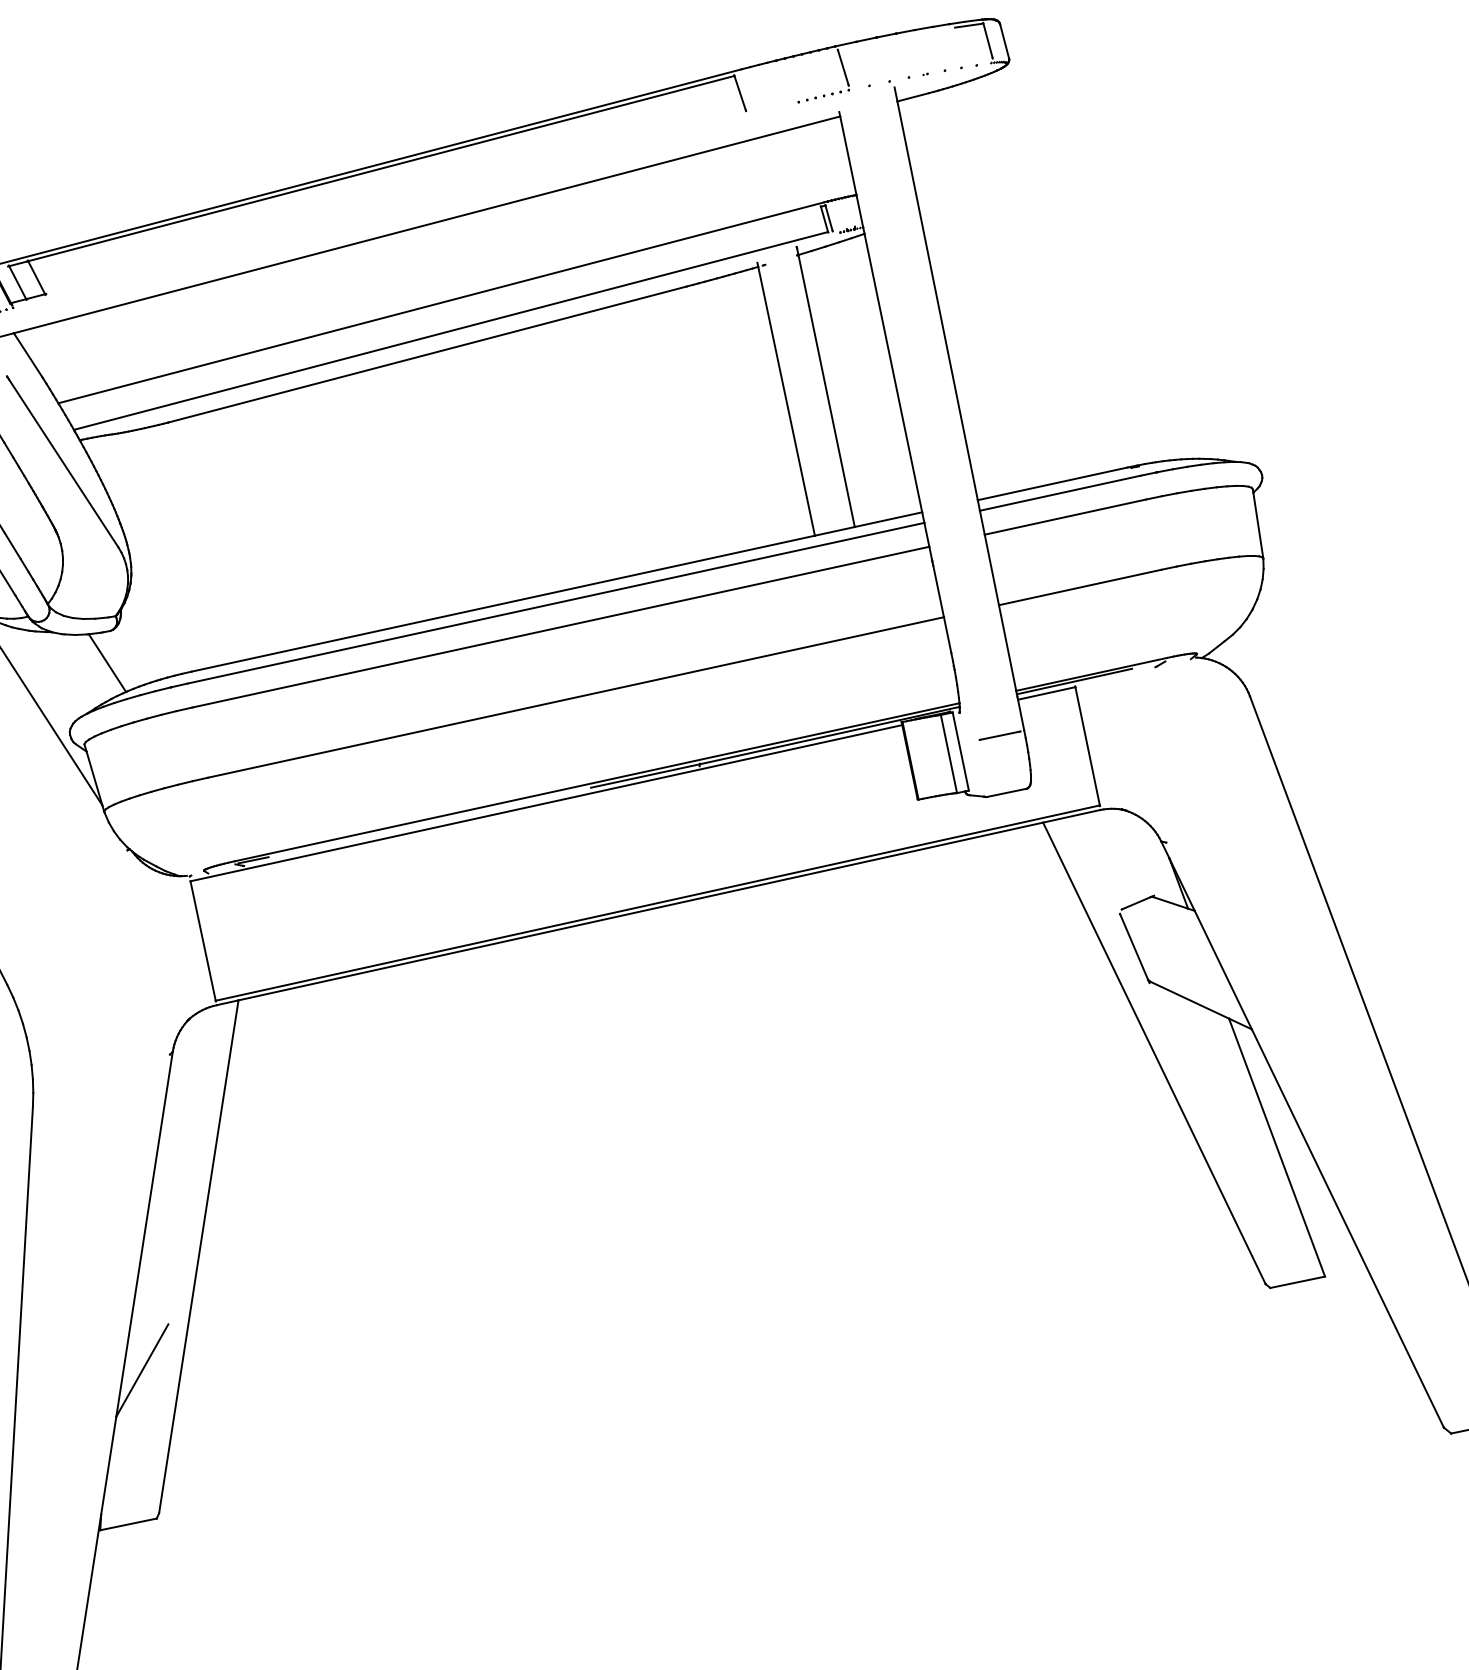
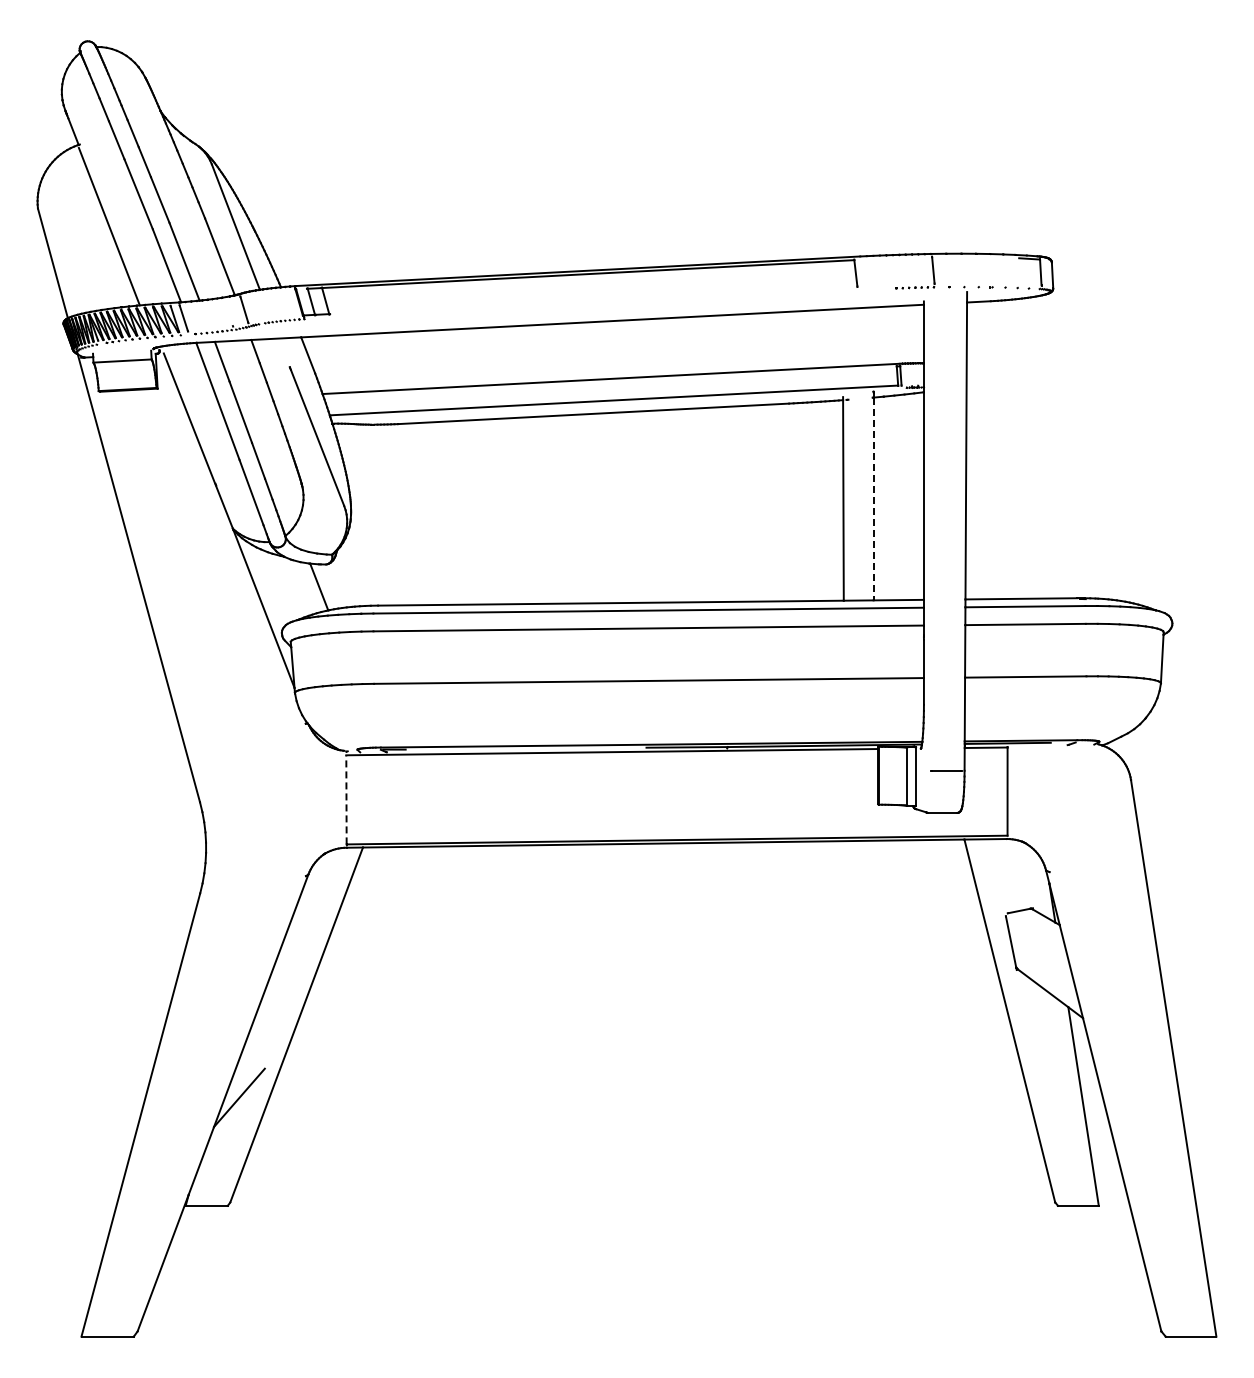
line: (826, 391) -> (873, 499), solid -> dashed
line: (203, 940) -> (346, 799), solid -> dashed

